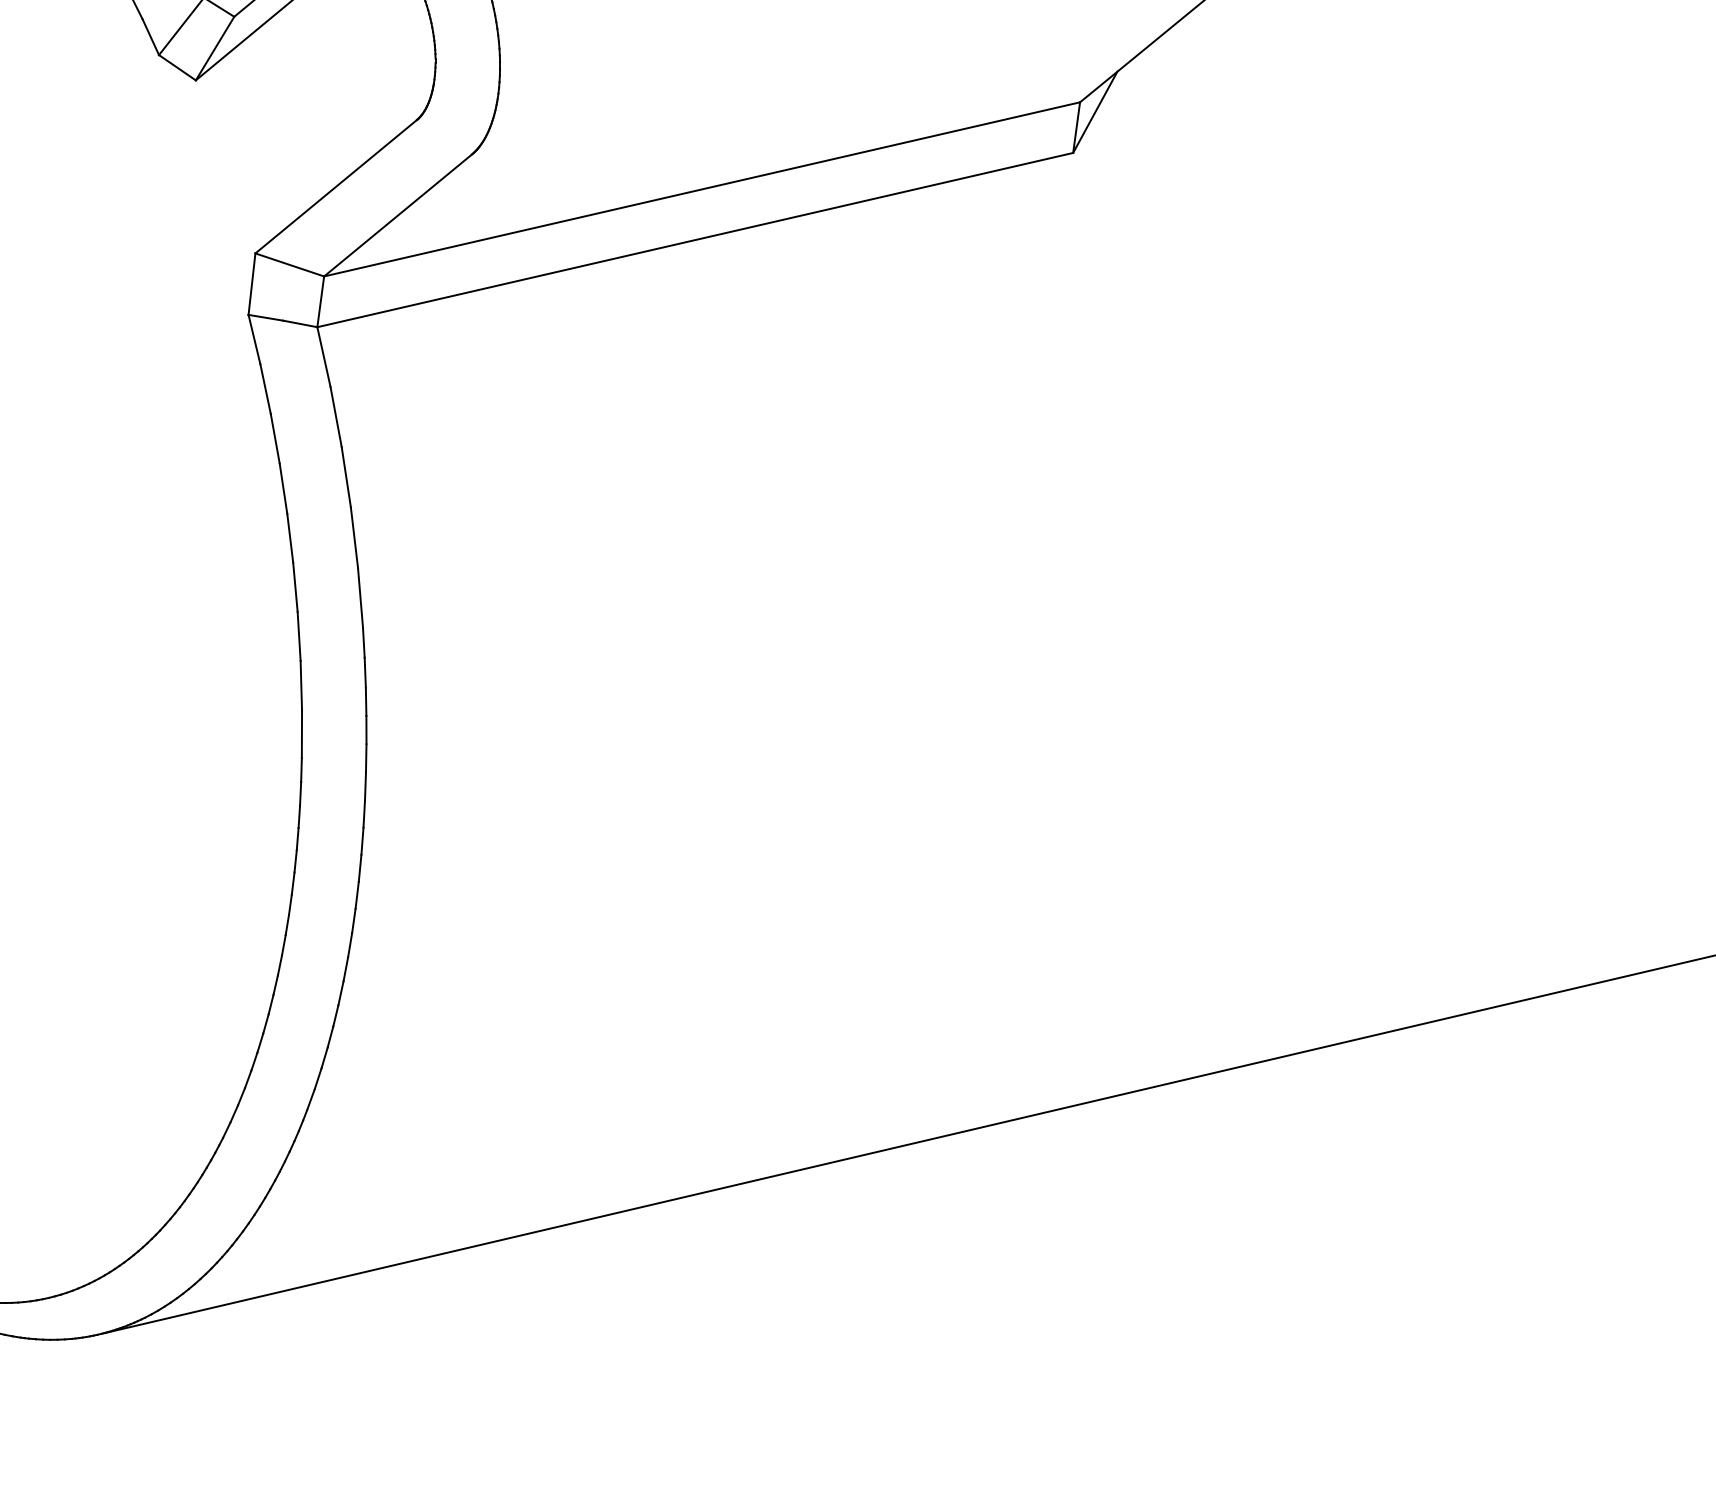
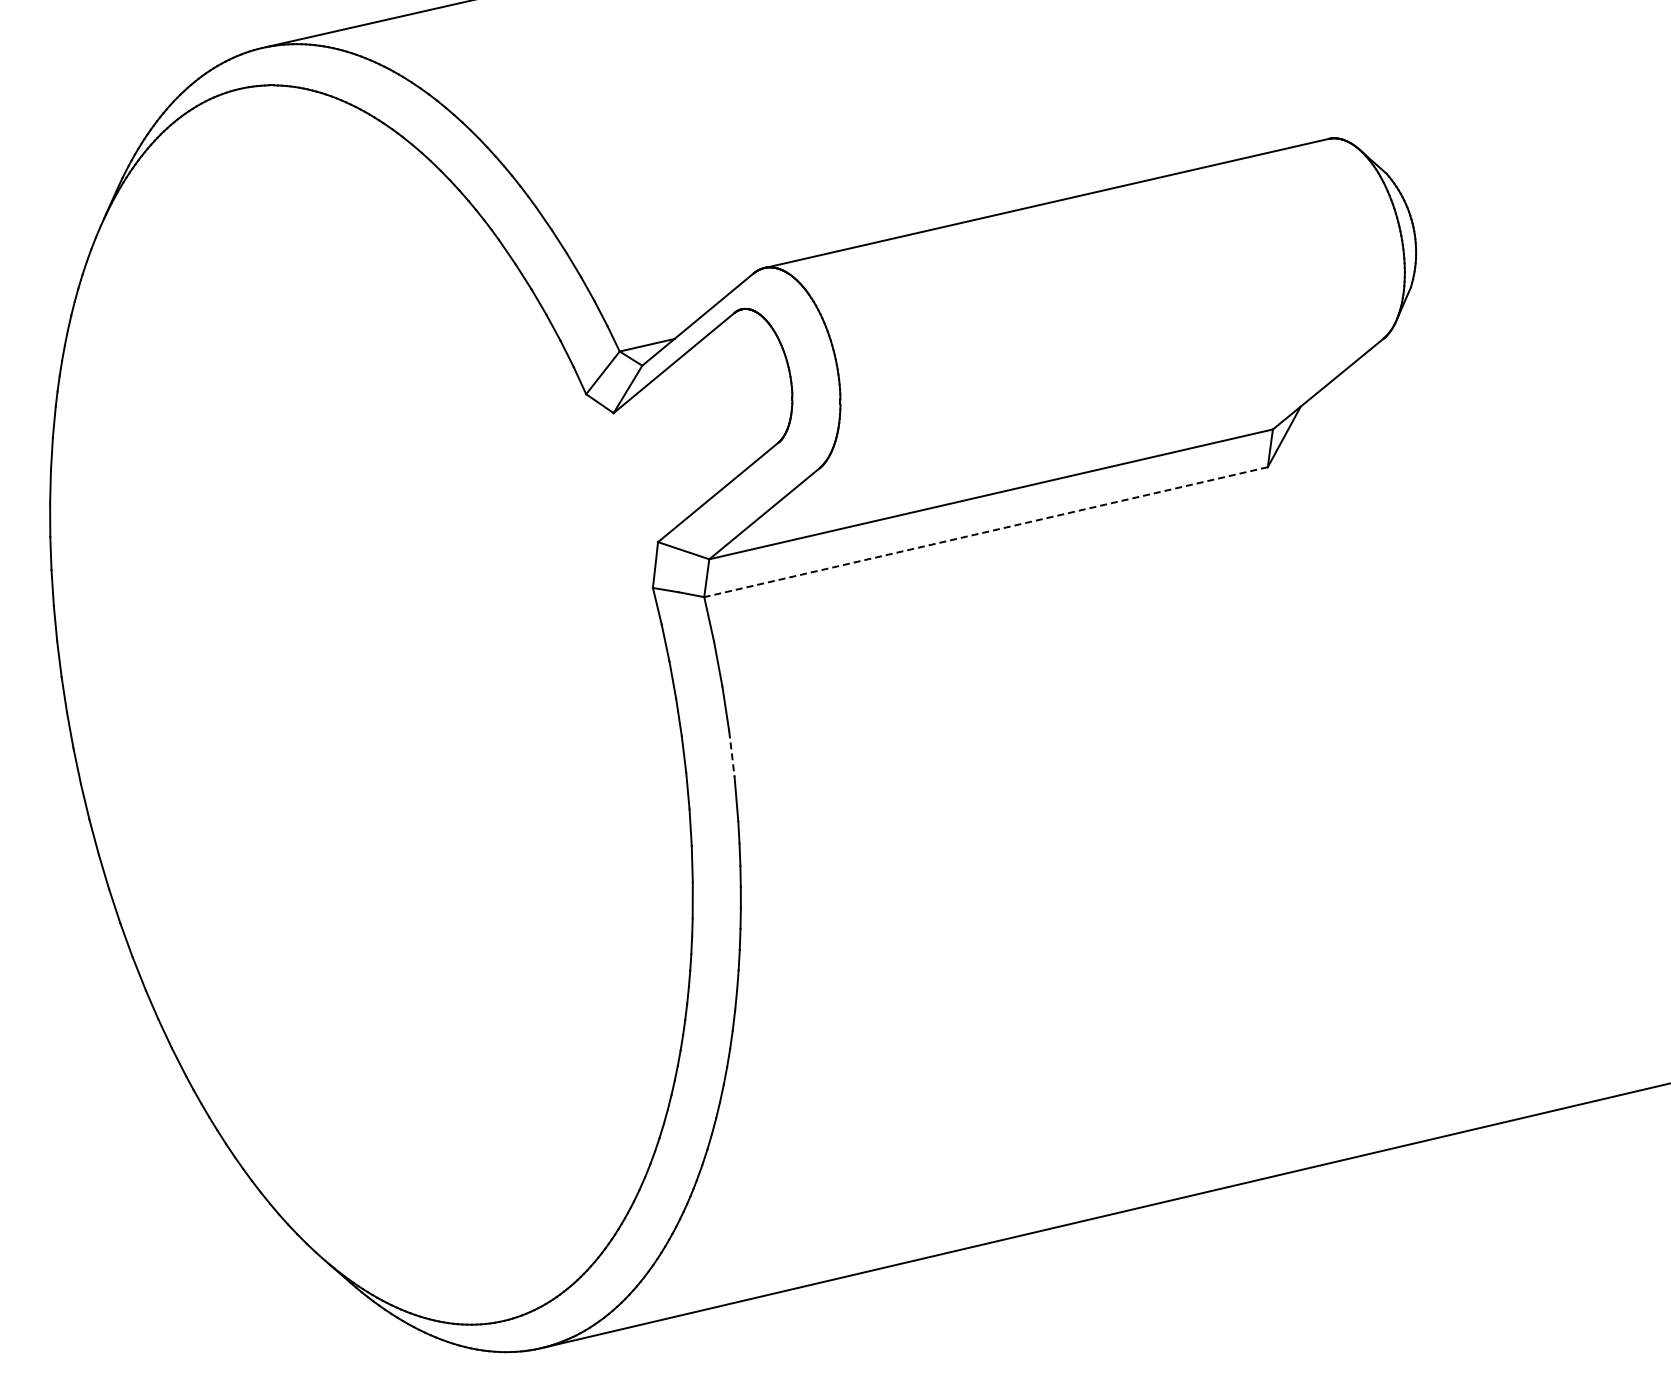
line: (694, 240) -> (985, 532), solid -> dashed
line: (353, 538) -> (731, 754), solid -> dashed

